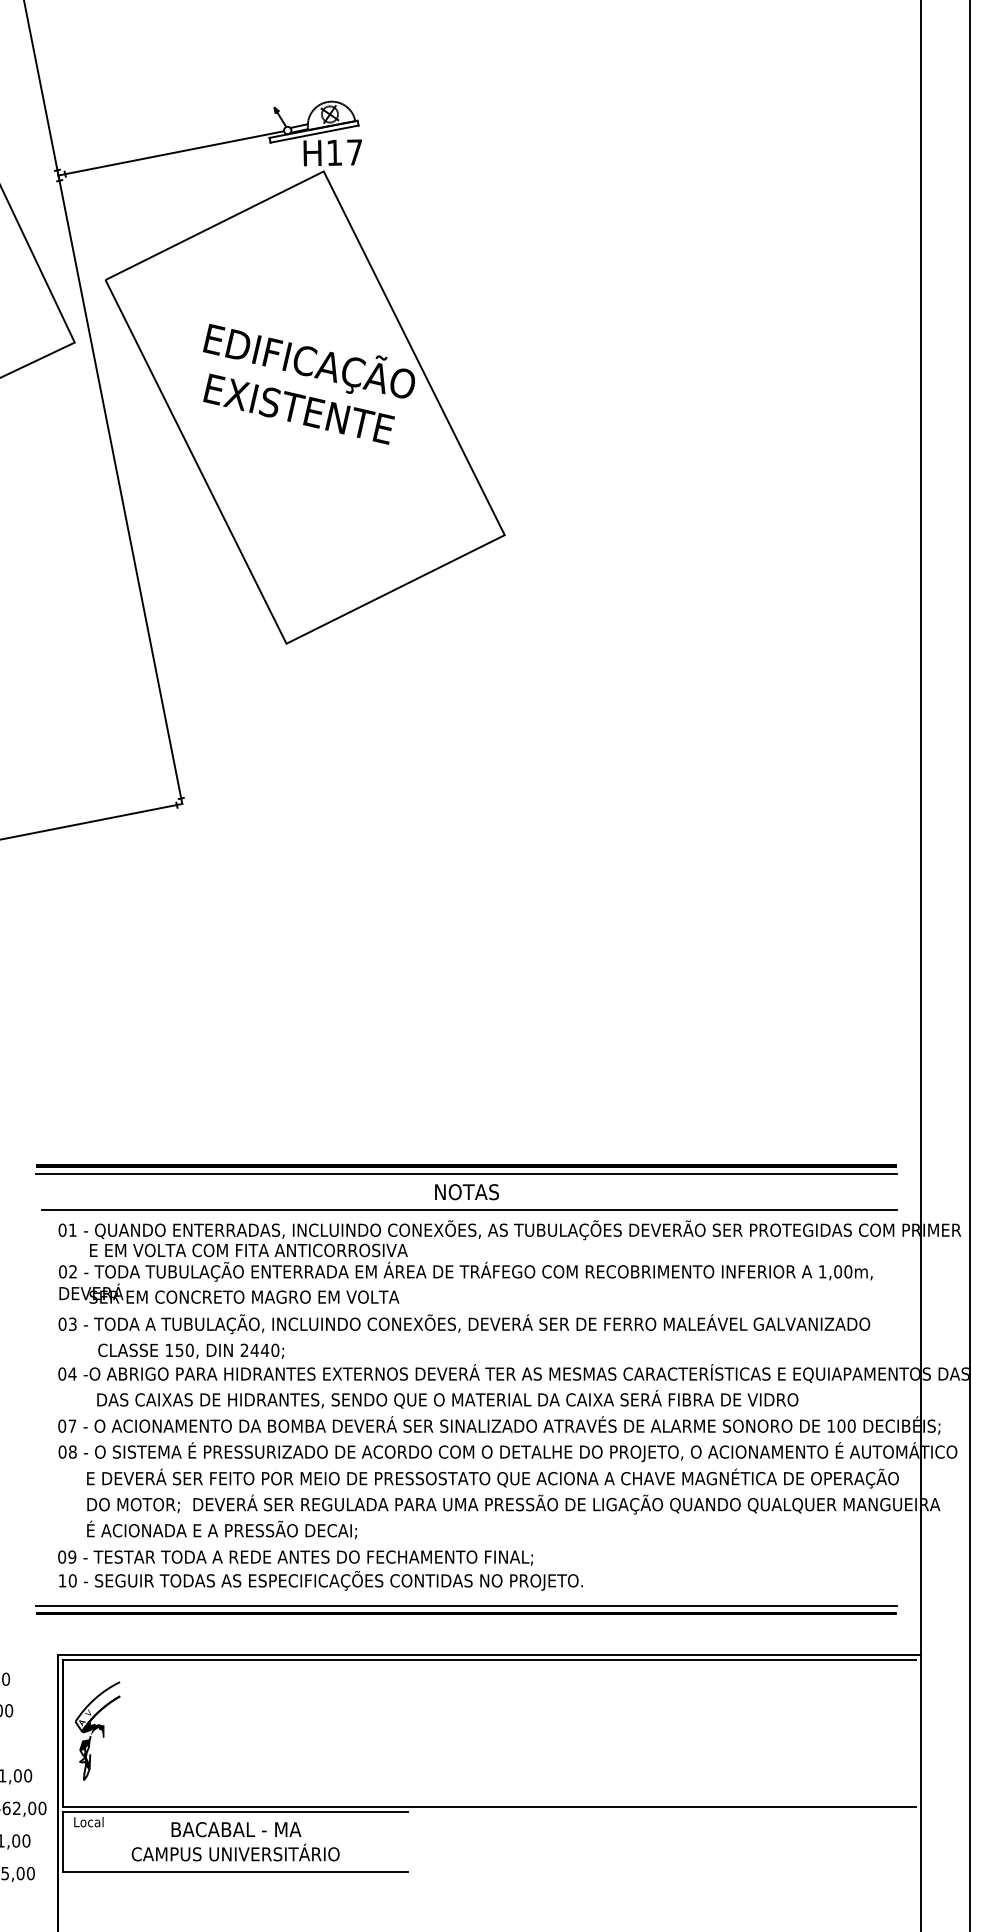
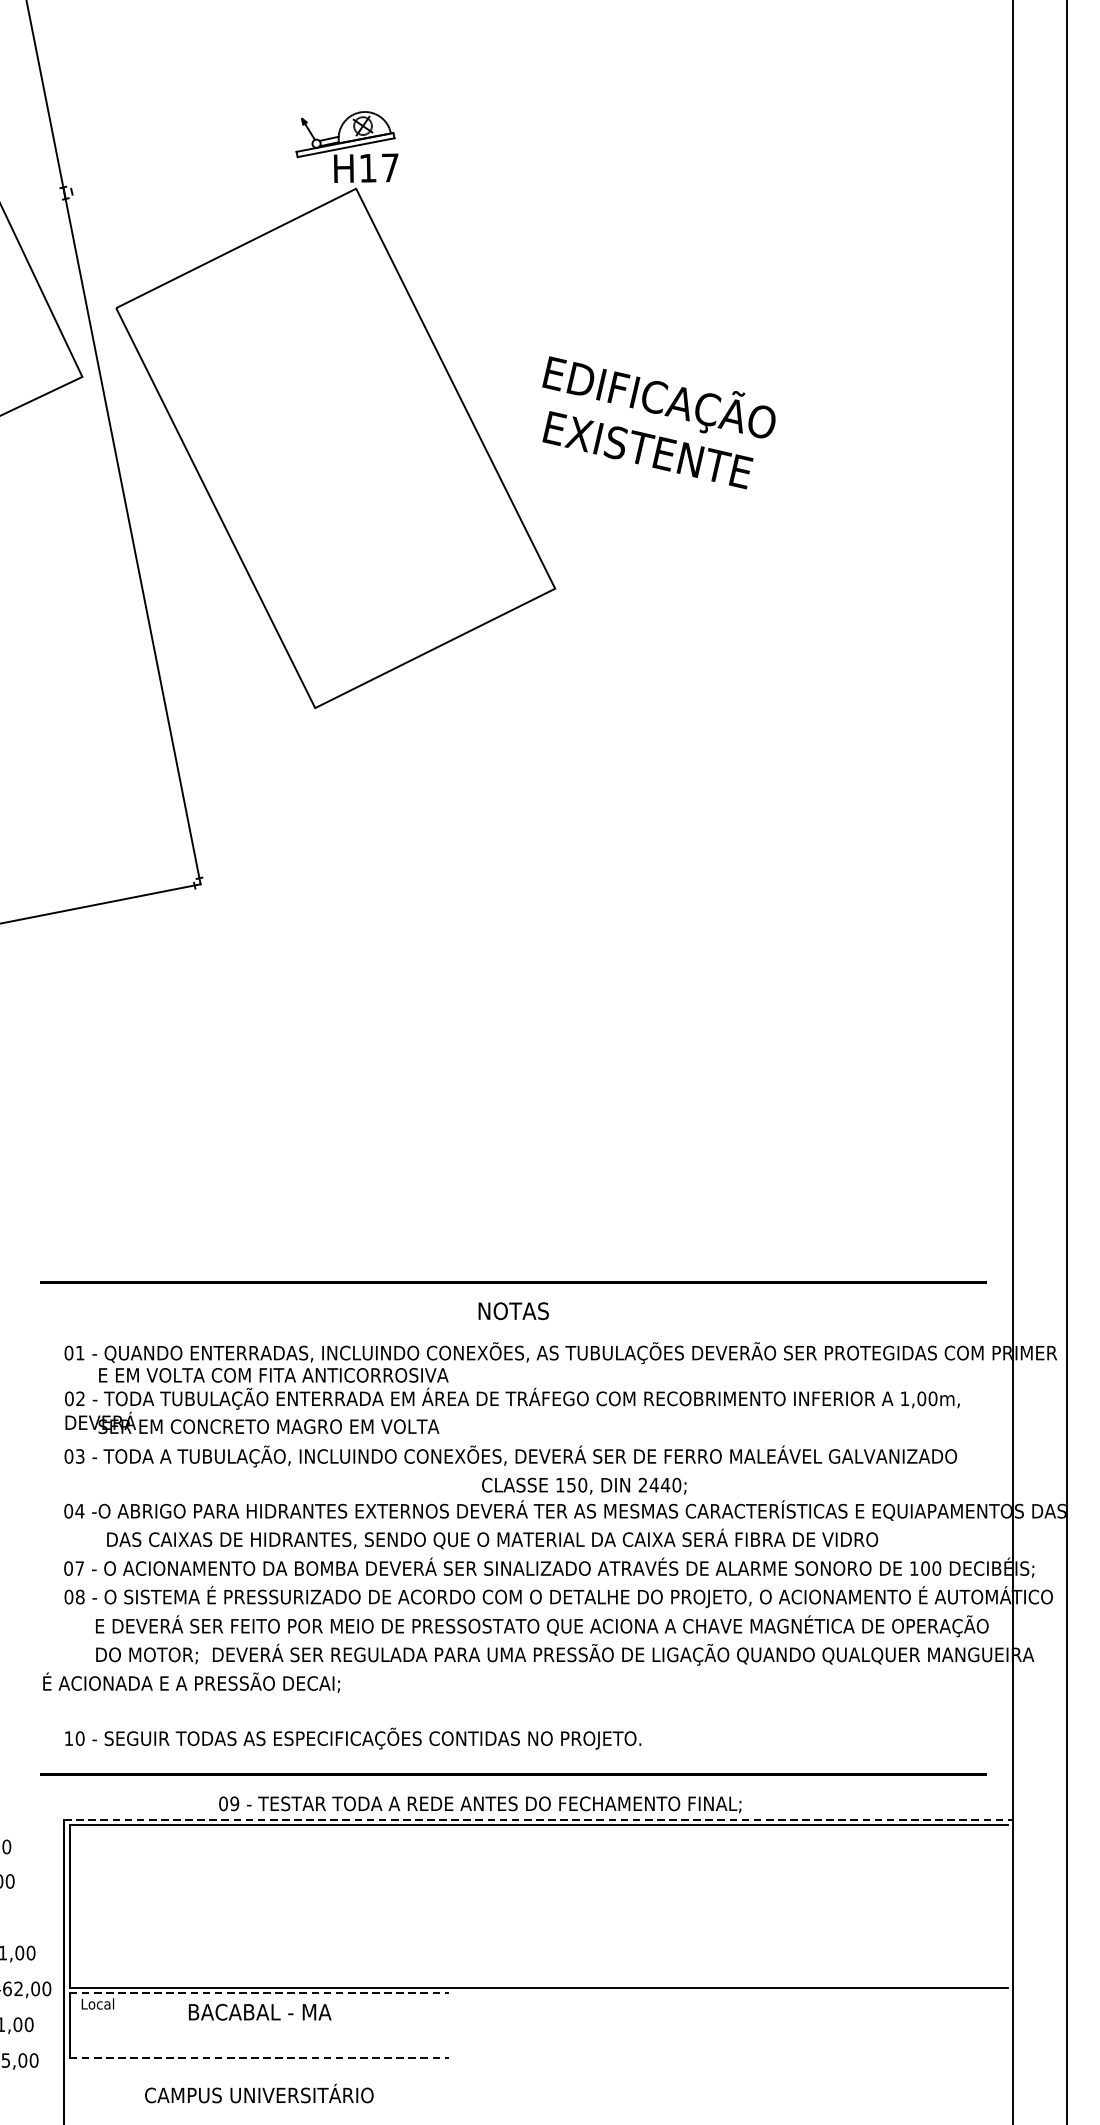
line: (171, 153) -> (188, 168), removed
text: (309, 383) -> (659, 421), moved
line: (466, 1173) -> (513, 1290), removed
line: (469, 1210) -> (516, 1331), removed
text: (190, 1350) -> (583, 1485), moved
text: (221, 1529) -> (190, 1682), moved
text: (295, 1557) -> (480, 1804), moved
line: (466, 1605) -> (513, 1765), removed
line: (490, 1654) -> (539, 1819), solid -> dashed
part: (97, 1730) -> (107, 1903), removed
line: (235, 1812) -> (259, 1993), solid -> dashed
text: (235, 1852) -> (259, 2093), moved
line: (235, 1871) -> (259, 2058), solid -> dashed

